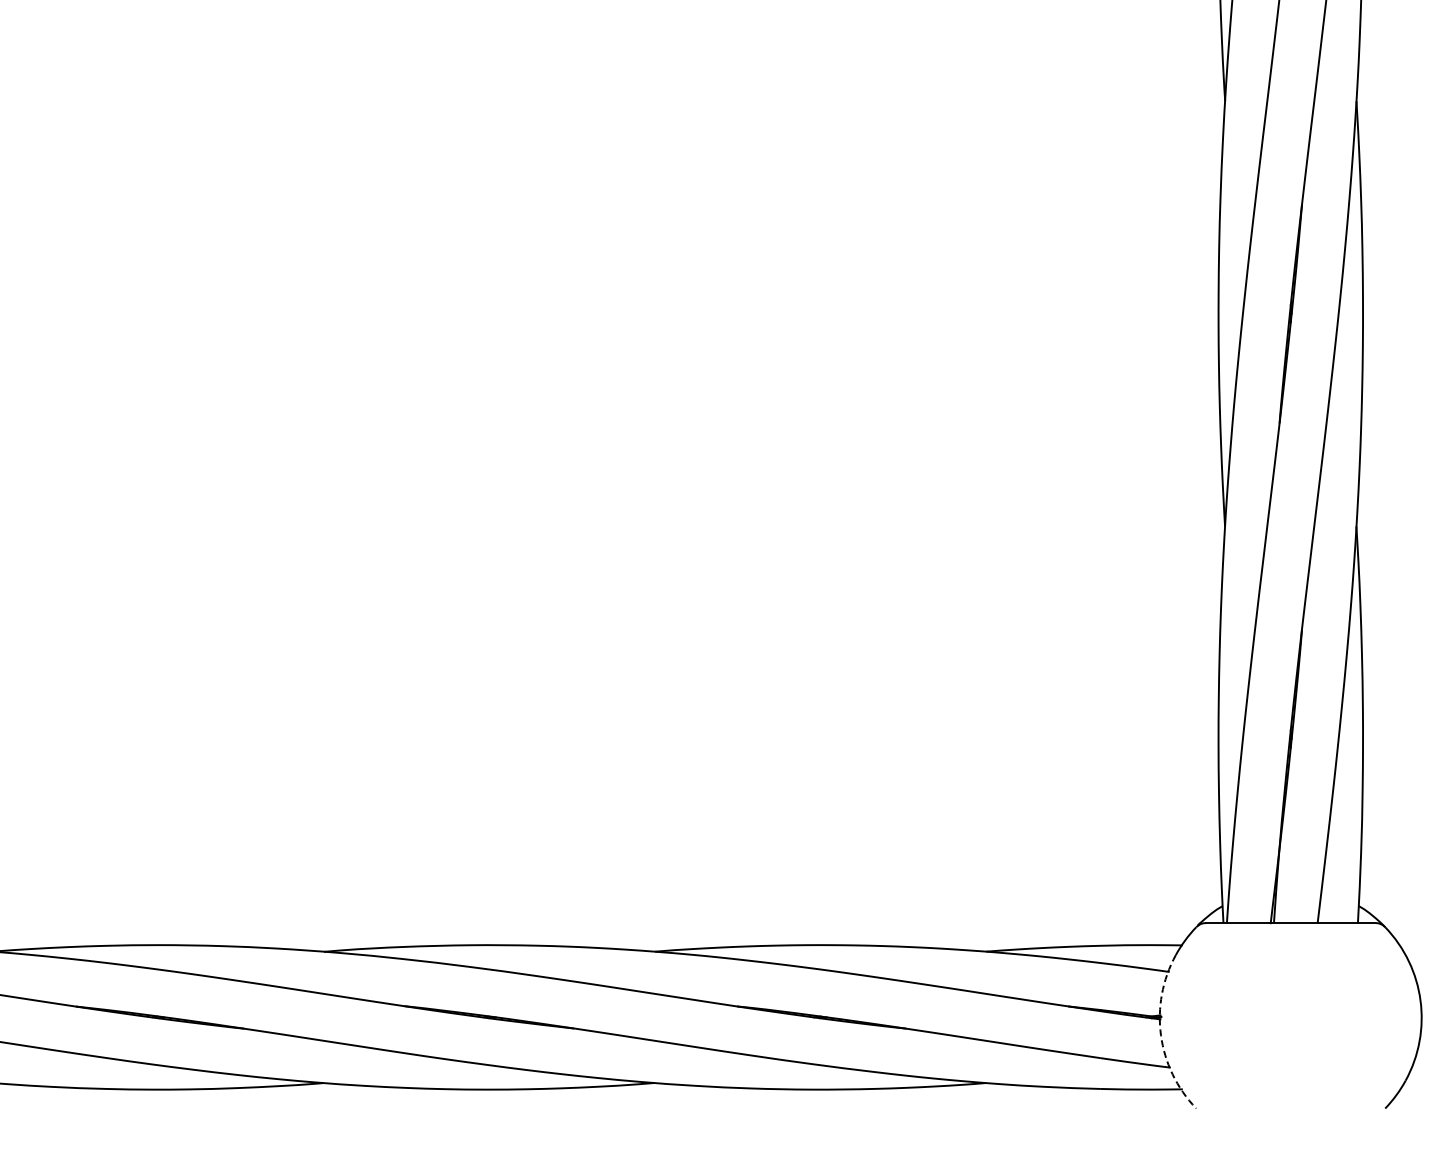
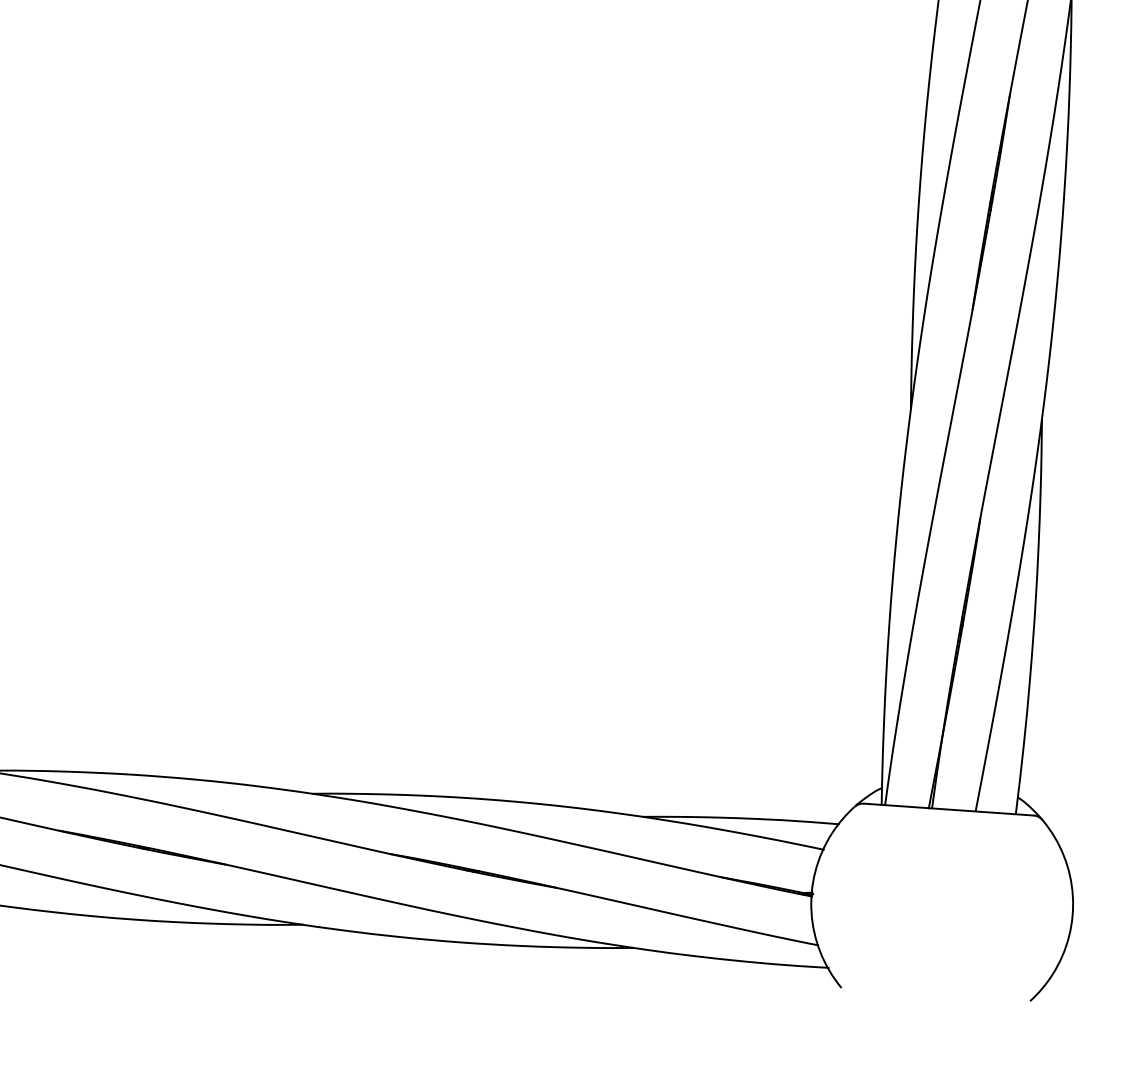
arc: (1160, 1035) -> (811, 912), dashed -> solid

